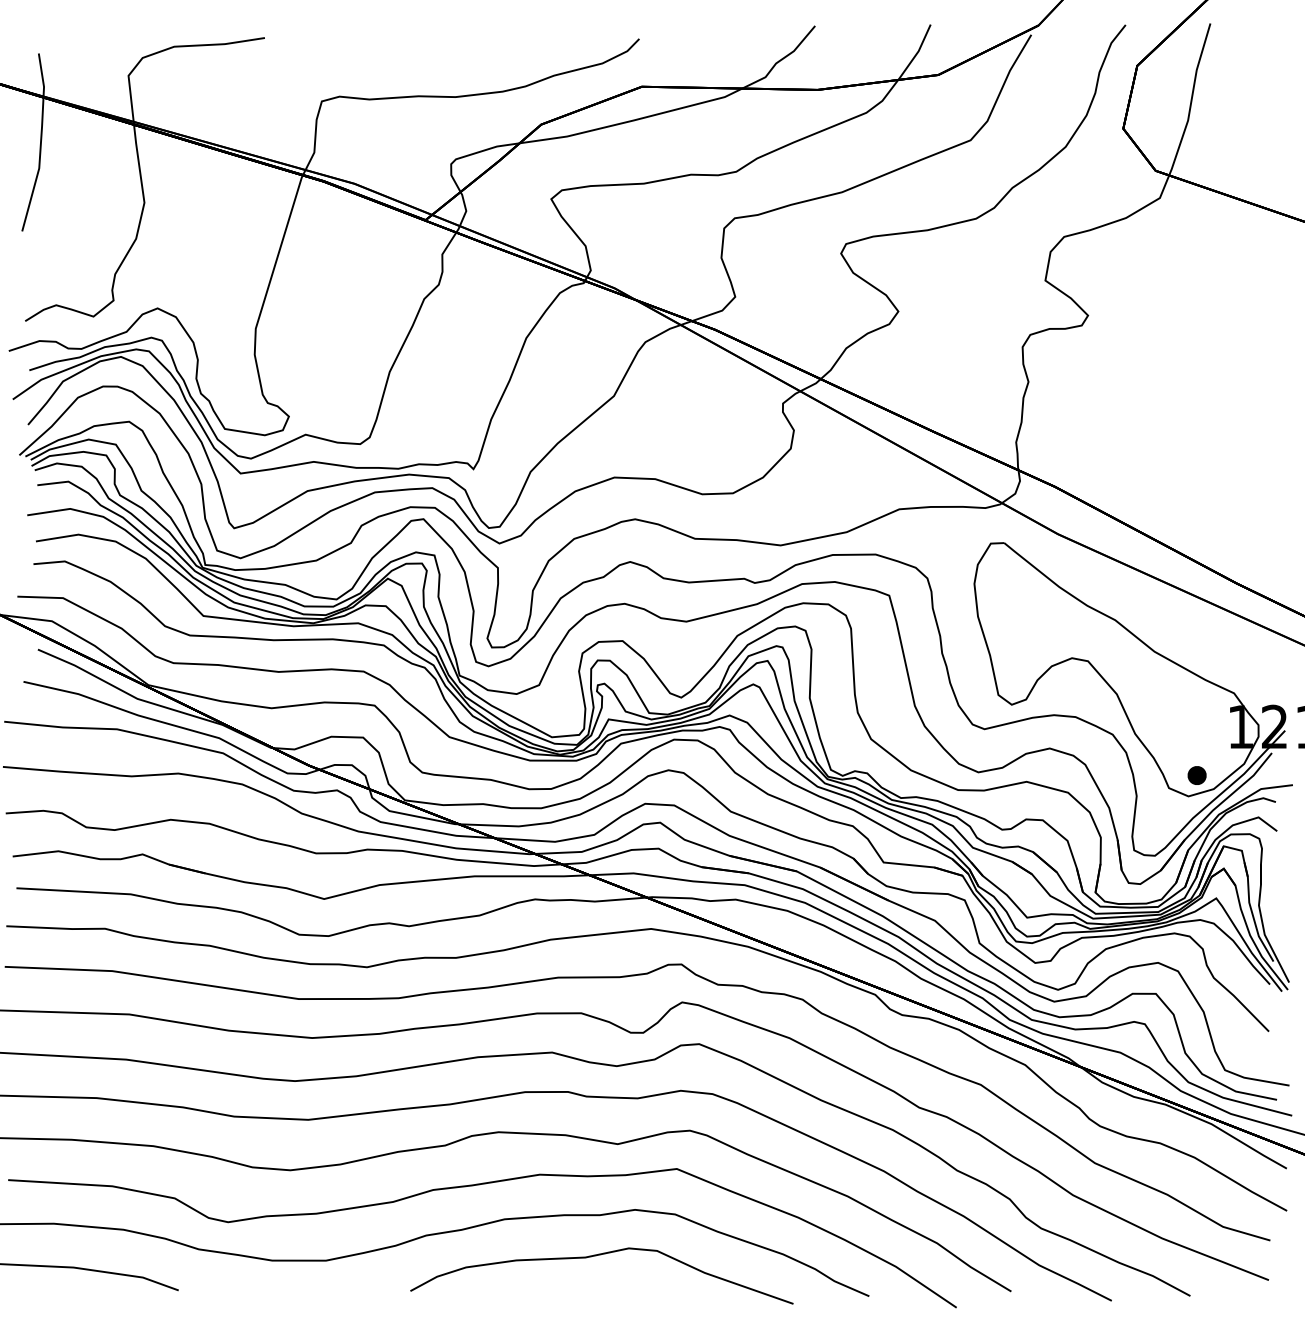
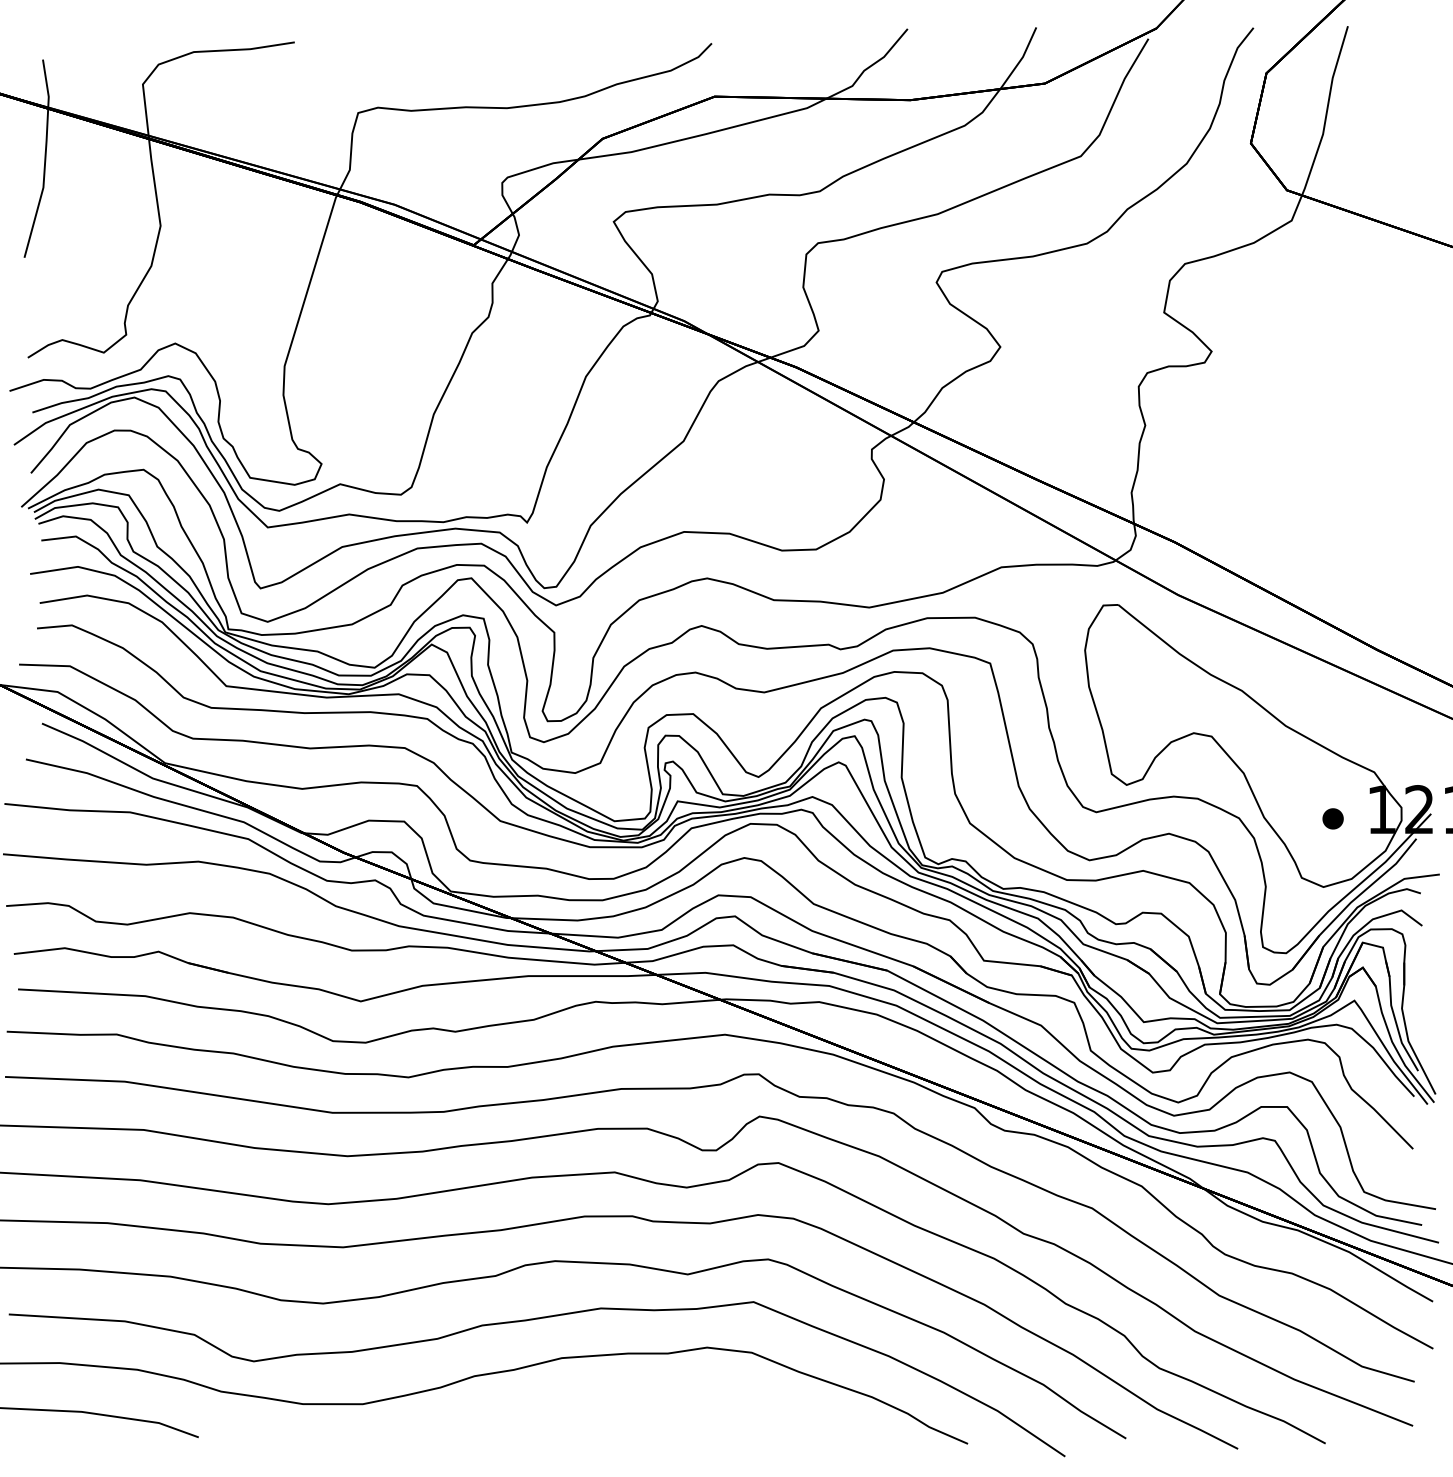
part: (1196, 775) -> (1332, 818), moved
curve: (595, 1256) -> (663, 1399), removed

